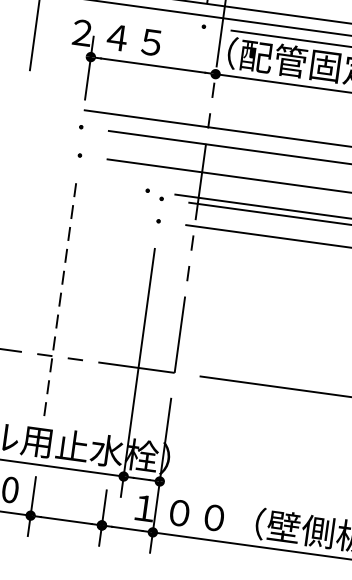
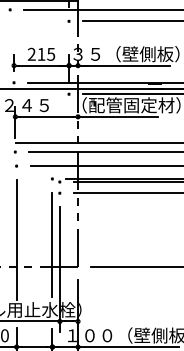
line: (59, 303) -> (16, 240), dashed -> solid
line: (129, 321) -> (52, 244), added

